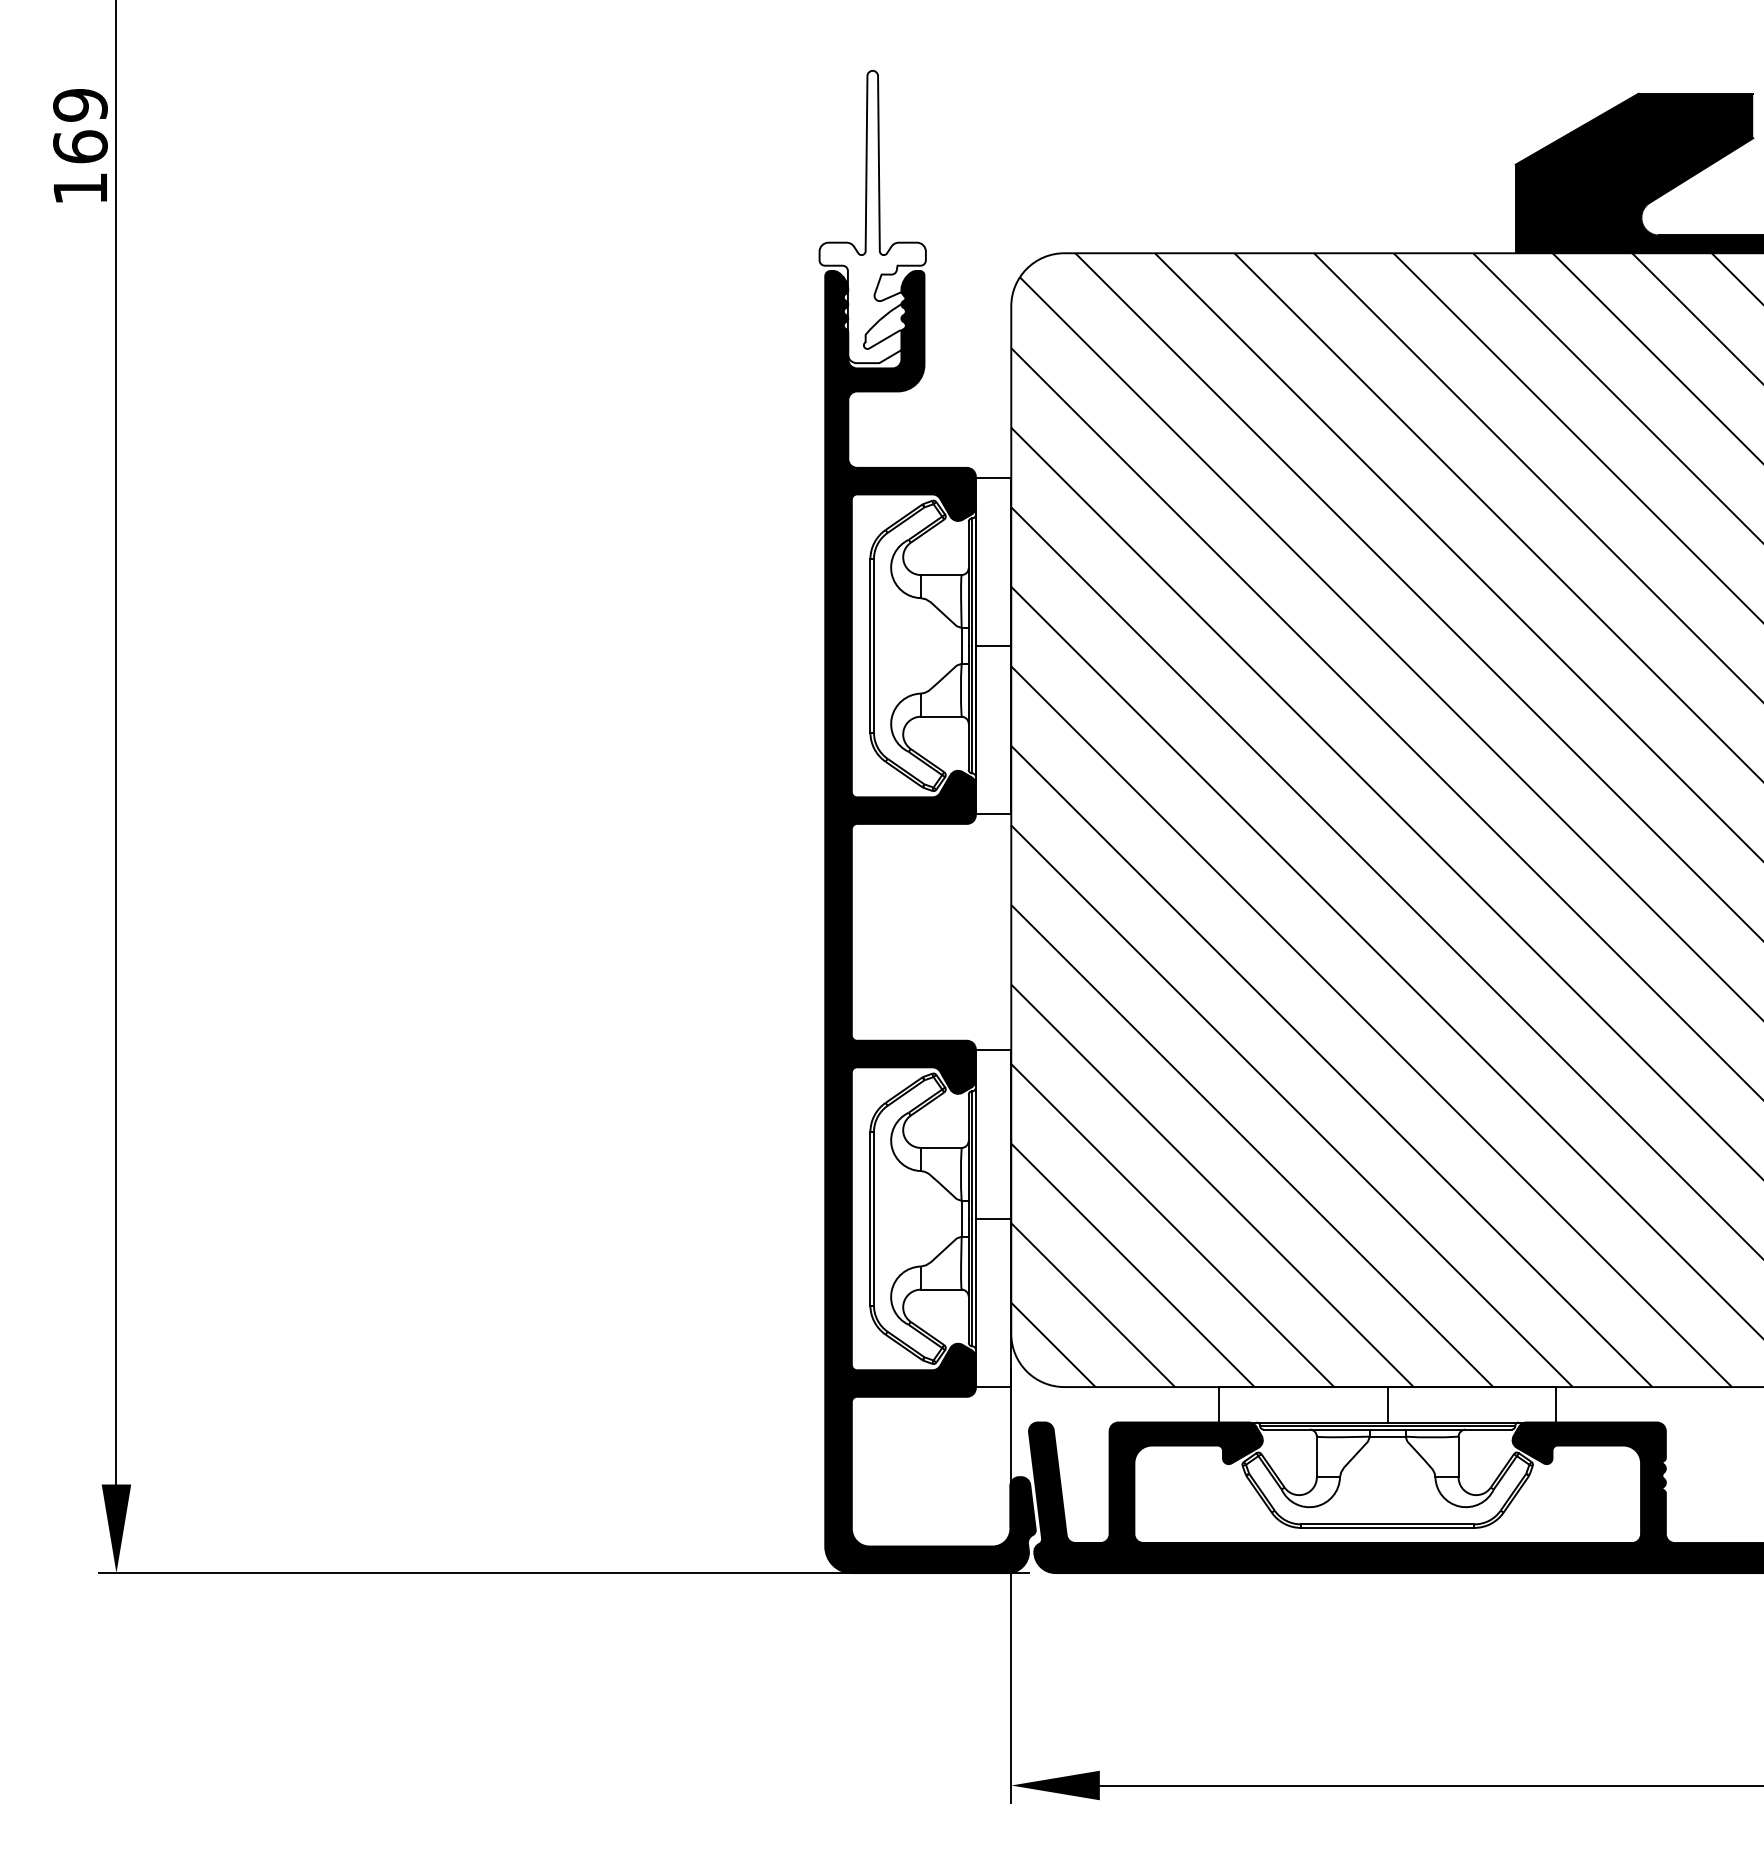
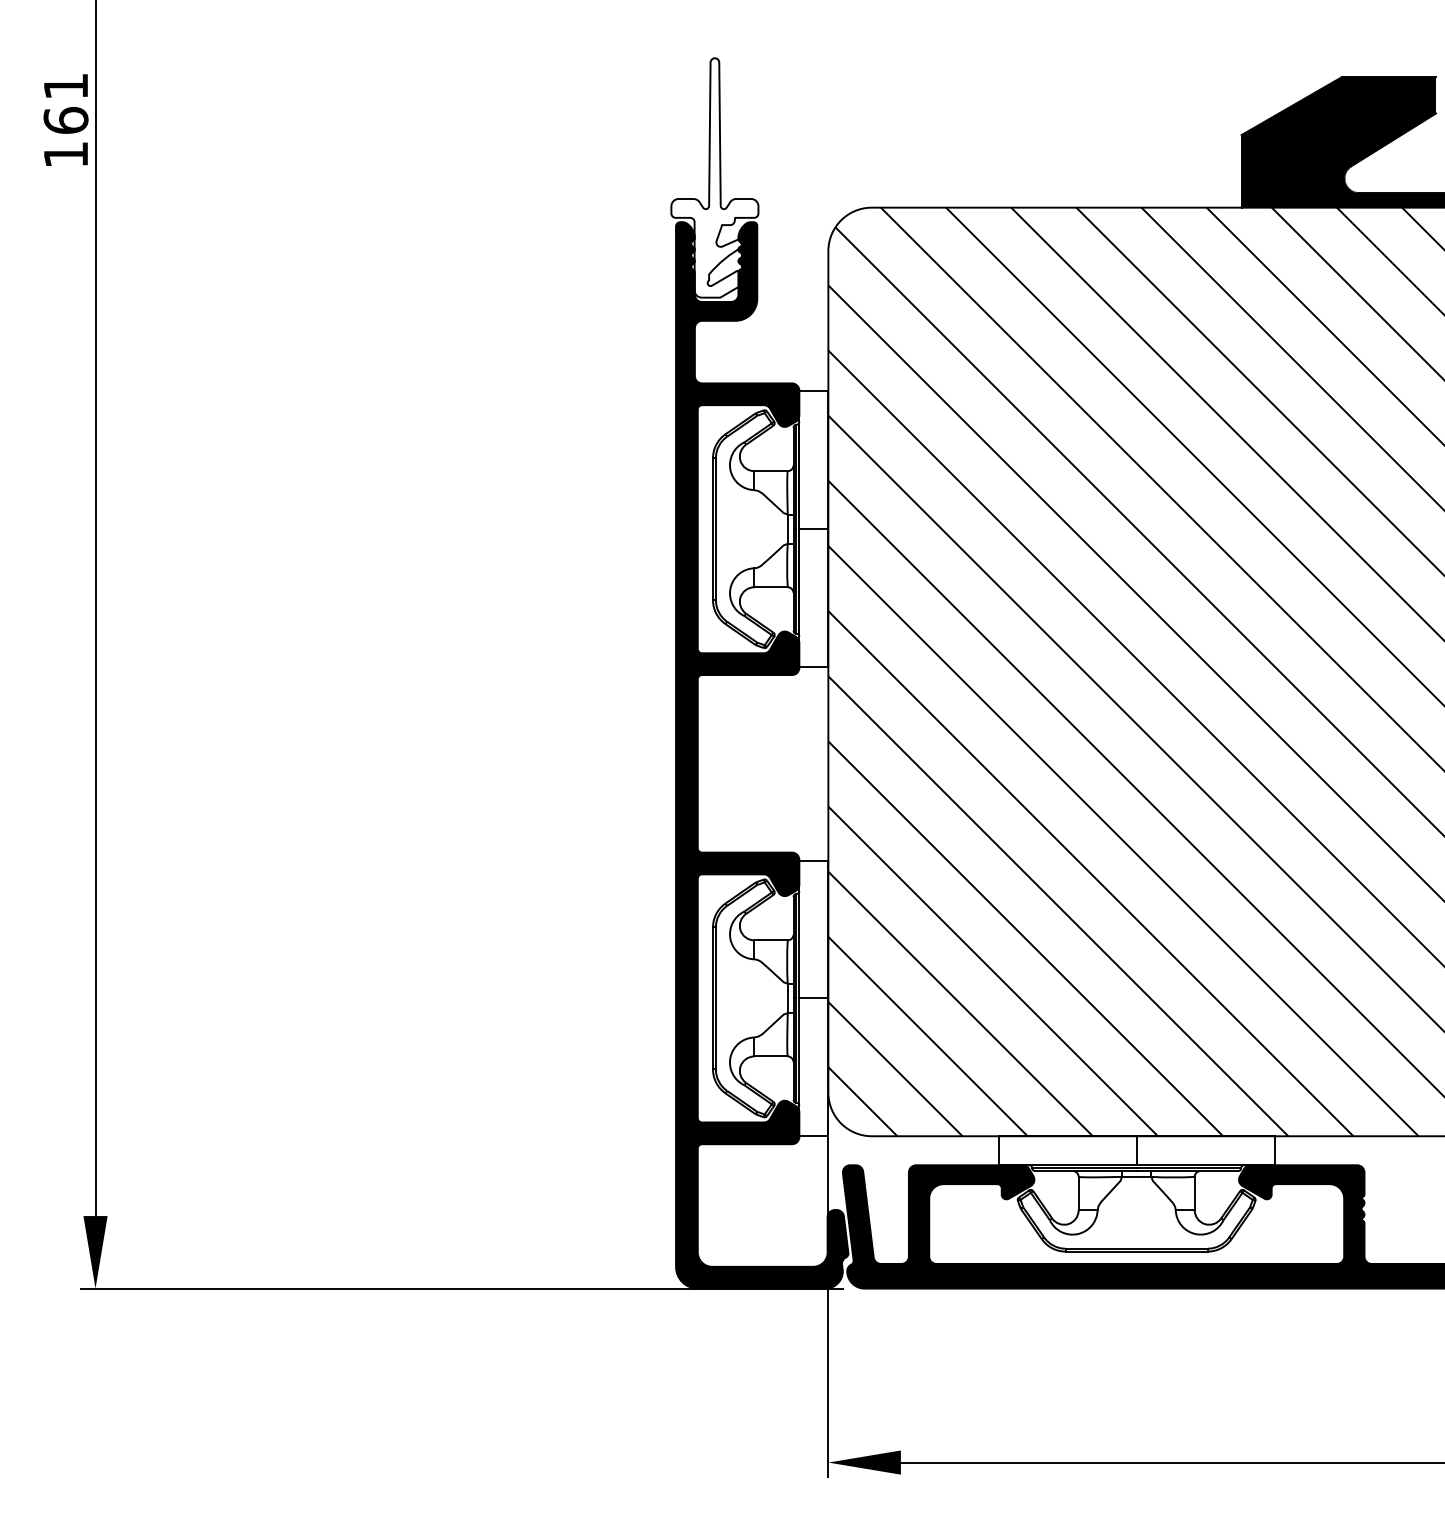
text: (80, 105) -> (66, 86), 169 -> 161

